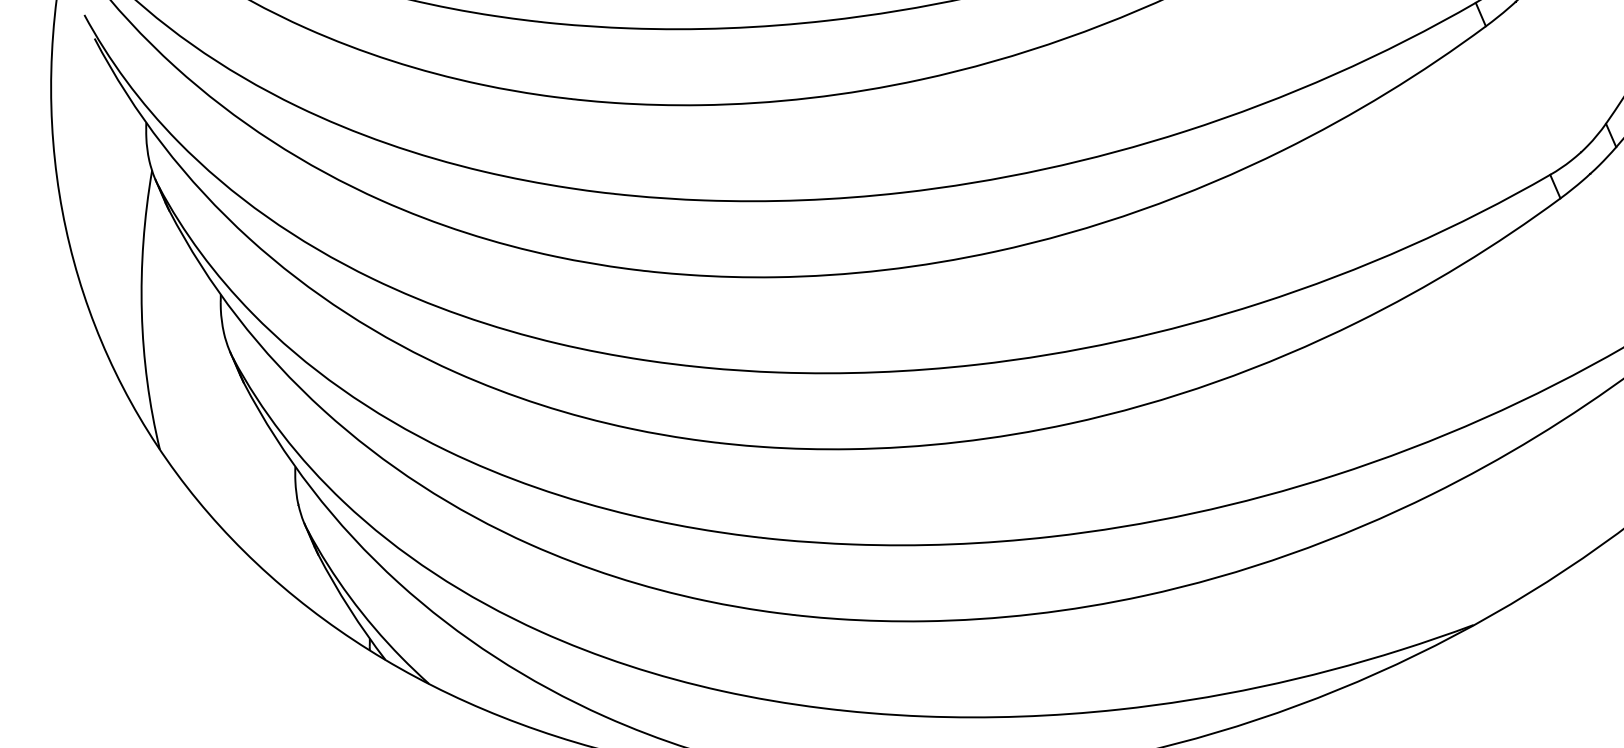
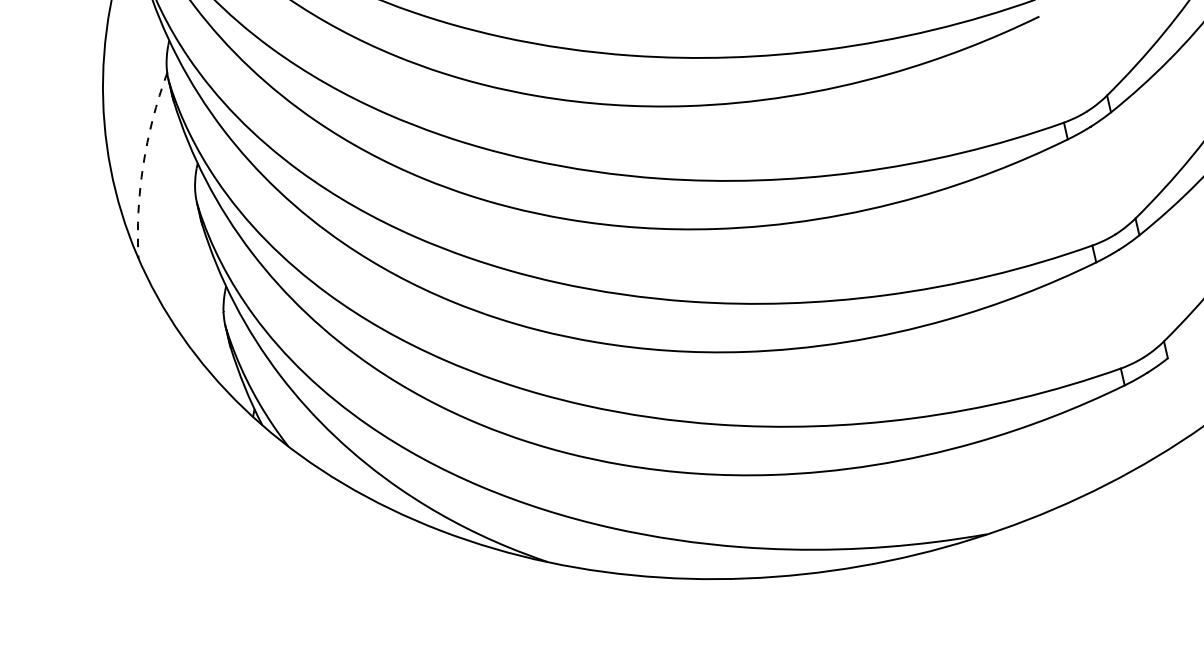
arc: (141, 310) -> (143, 164), solid -> dashed

